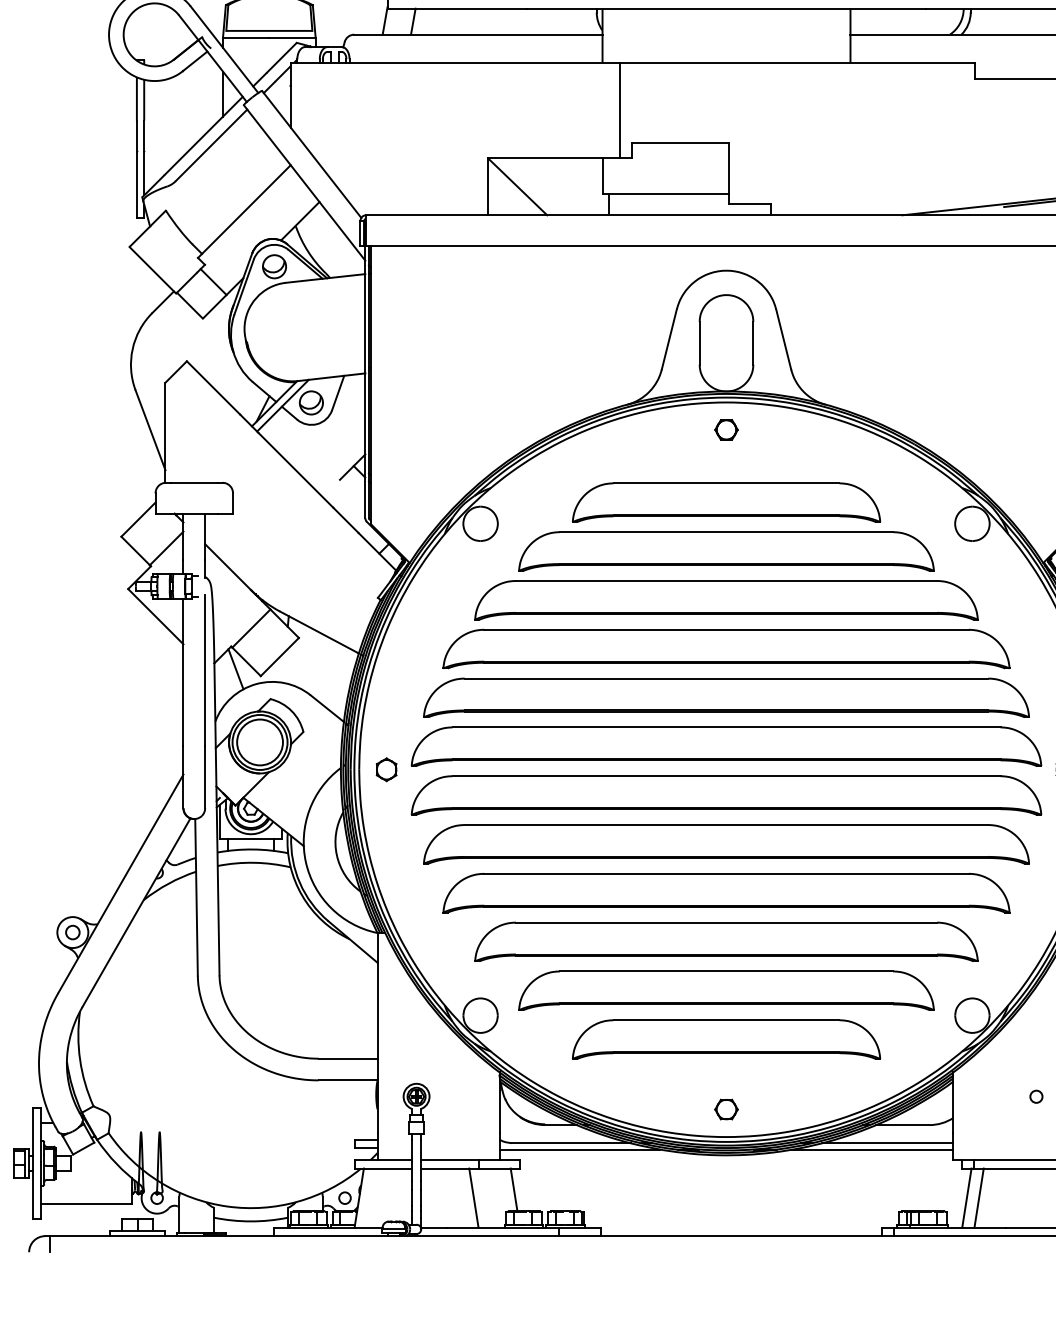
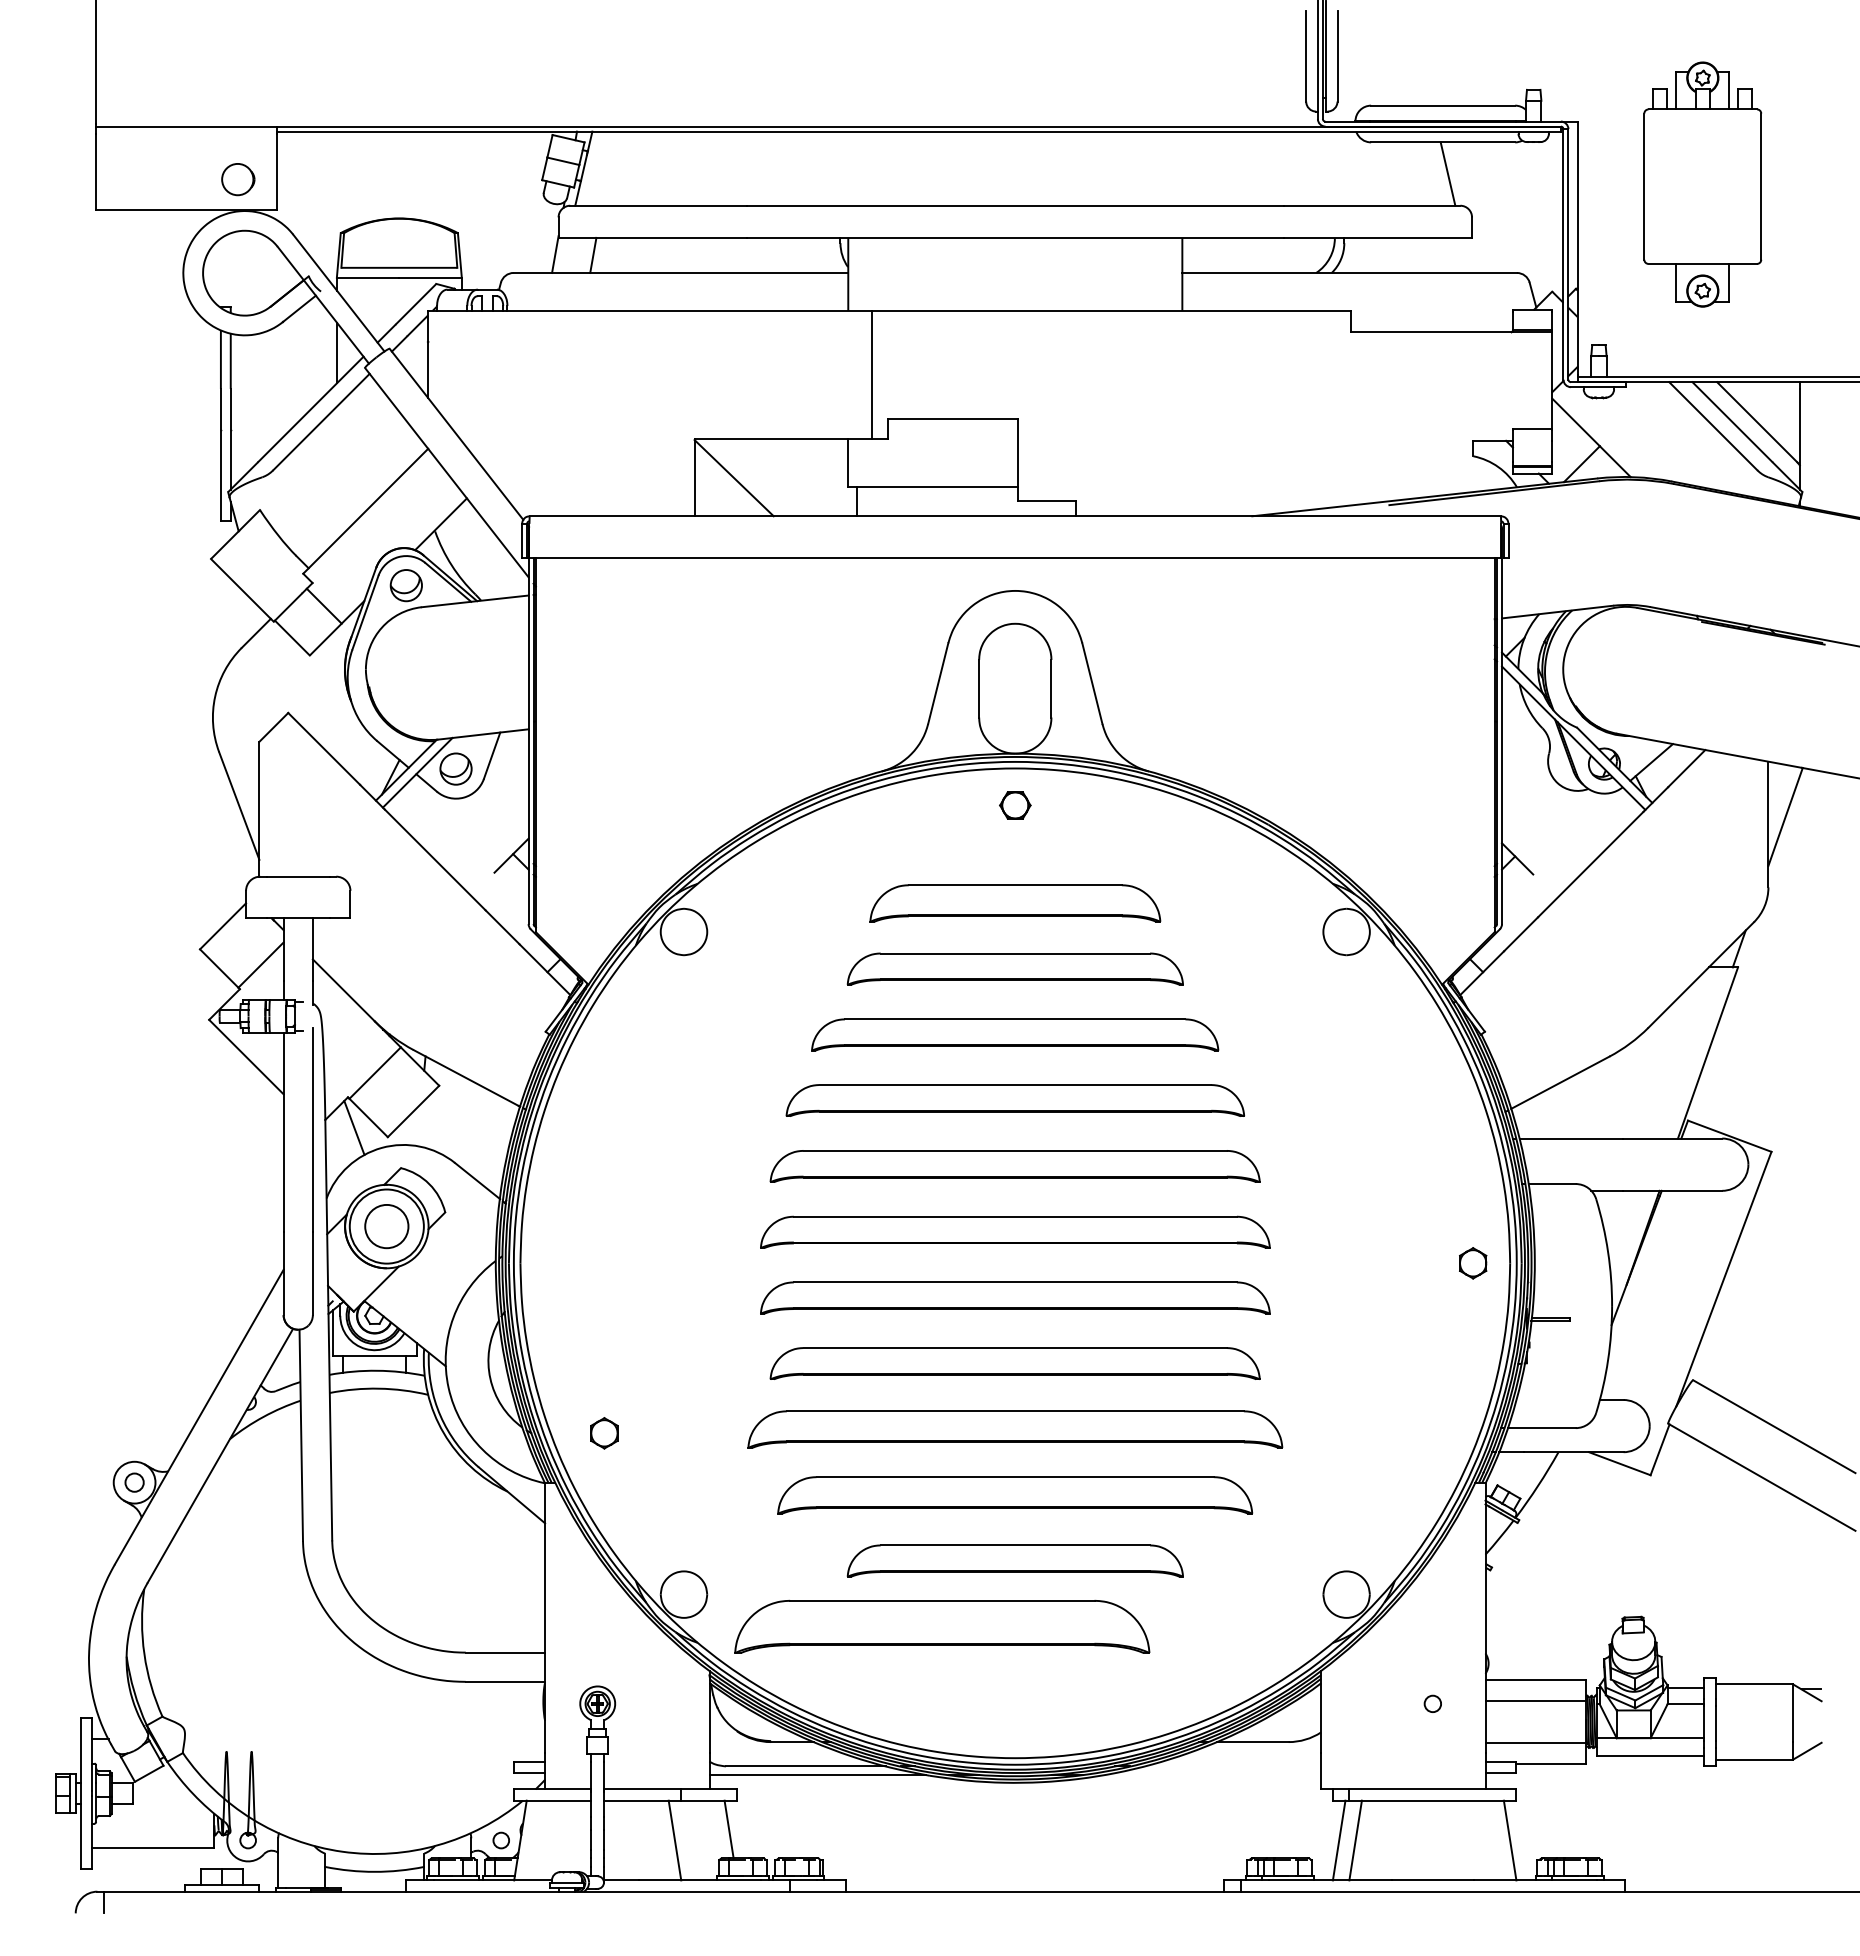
part: (726, 502) -> (1015, 903), size x0.7
part: (726, 550) -> (1015, 968), size x0.6
part: (725, 599) -> (1014, 1034), size x0.6
part: (726, 648) -> (1015, 1100), size x0.6
part: (725, 697) -> (1014, 1166), size x0.6
circle: (259, 742) -> (386, 1226), size x0.7
part: (726, 746) -> (1015, 1232), size x0.6
part: (386, 769) -> (604, 1433), moved
part: (726, 795) -> (1015, 1297), size x0.6
part: (725, 844) -> (1014, 1363), size x0.6
part: (726, 893) -> (1015, 1429), size x0.7
part: (725, 942) -> (1014, 1495), size x0.7
part: (726, 990) -> (1015, 1560), size x0.6
part: (726, 1039) -> (942, 1626), moved
part: (726, 1109) -> (1015, 1721), removed
line: (887, 1143) -> (1232, 1766), removed
line: (872, 1149) -> (1212, 1774), removed

